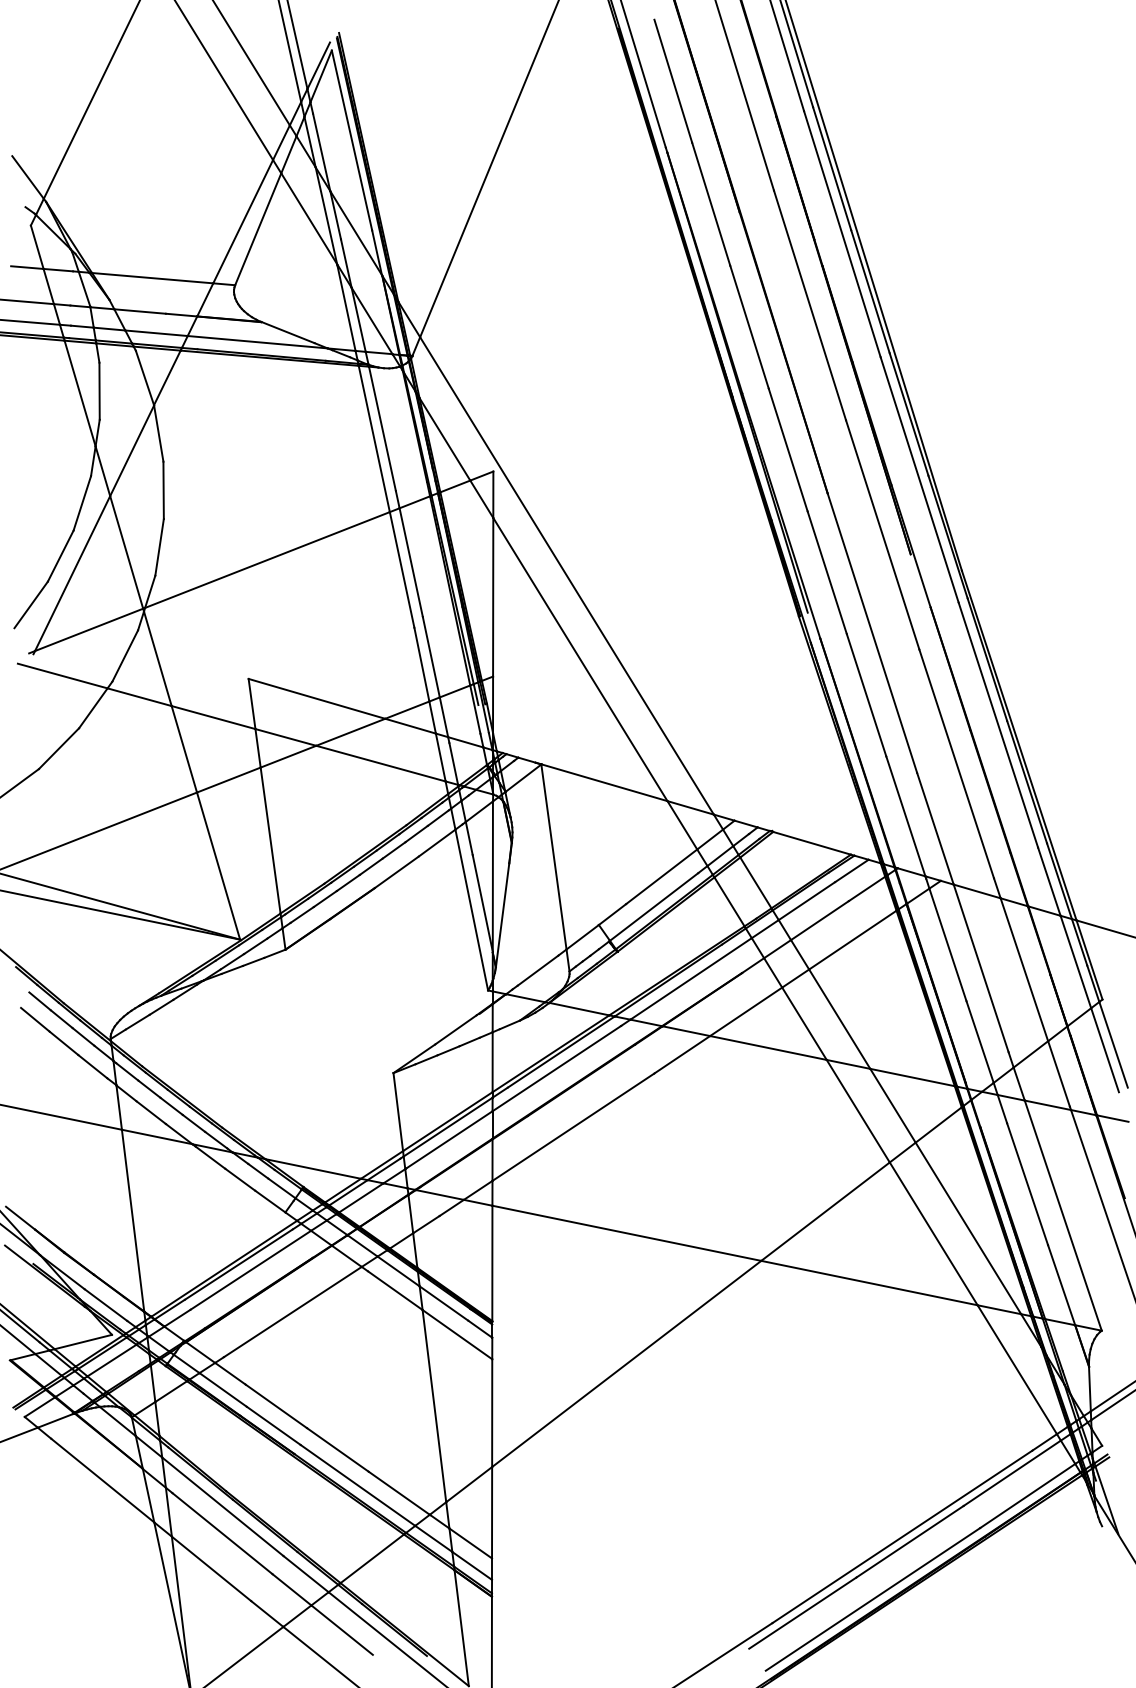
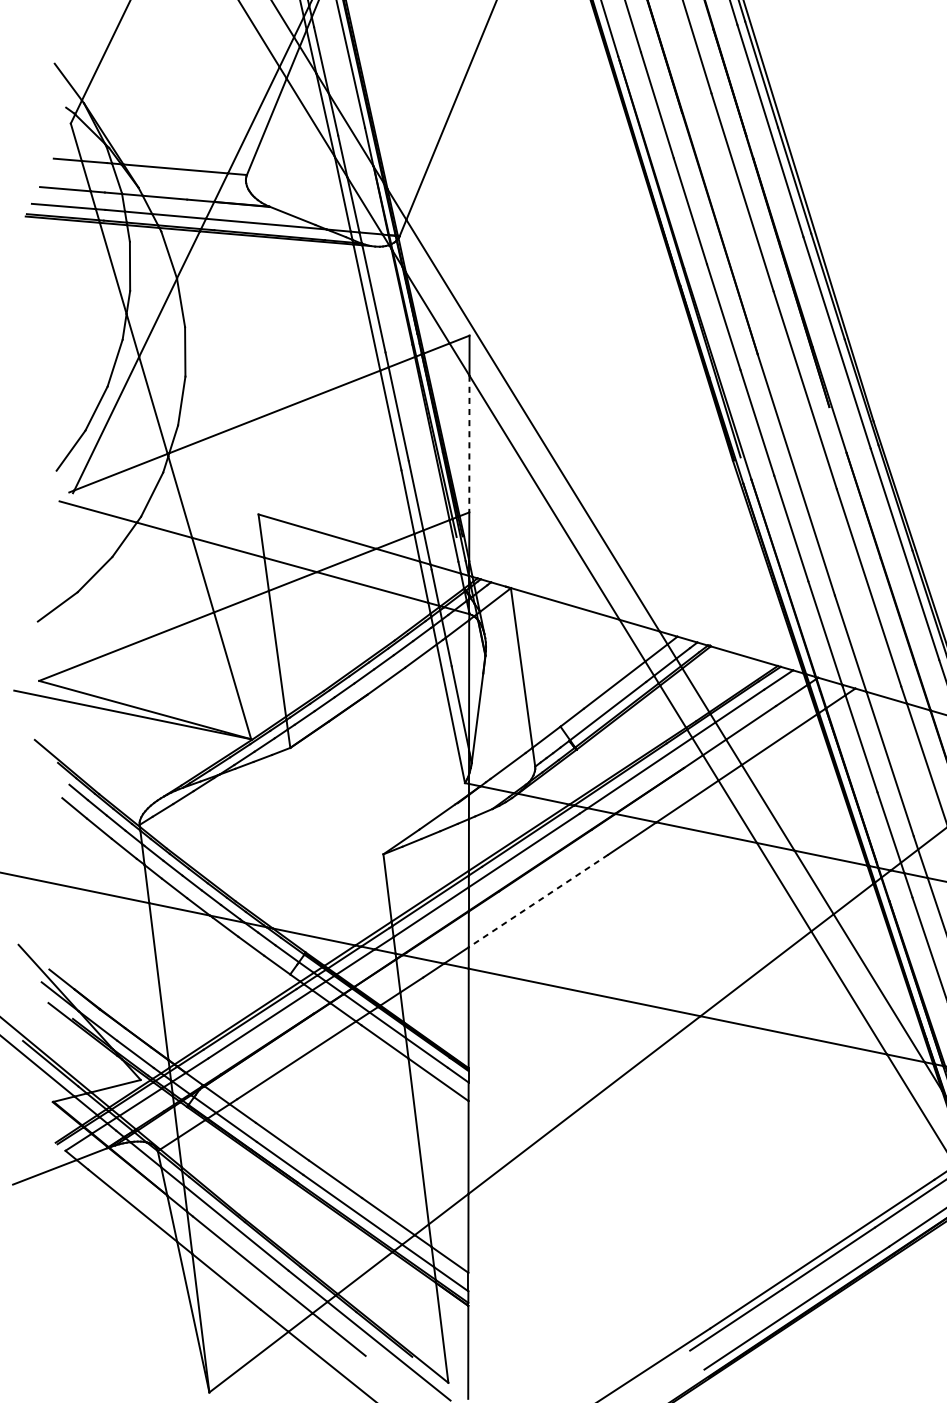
line: (493, 597) -> (469, 444), solid -> dashed
line: (573, 1127) -> (538, 901), solid -> dashed

